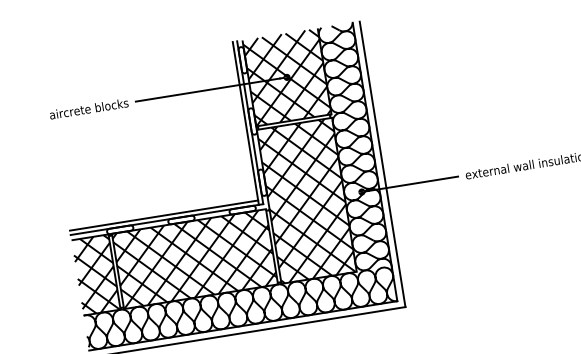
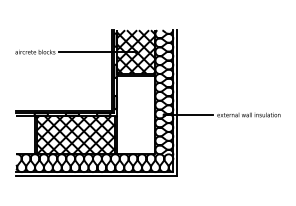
hatch: (307, 199) -> (136, 114), removed
hatch: (95, 273) -> (25, 134), removed

